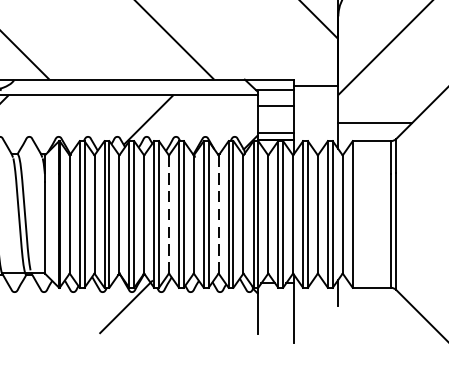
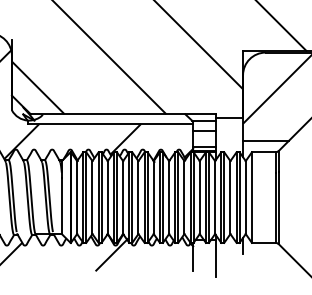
line: (169, 215) -> (138, 198), dashed -> solid
line: (219, 215) -> (169, 198), dashed -> solid

